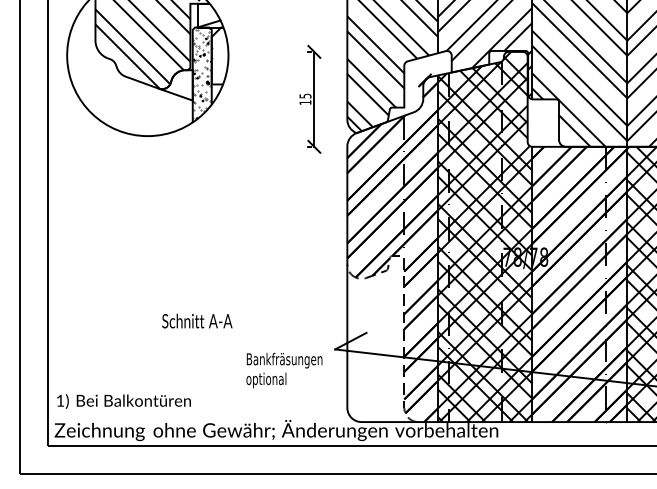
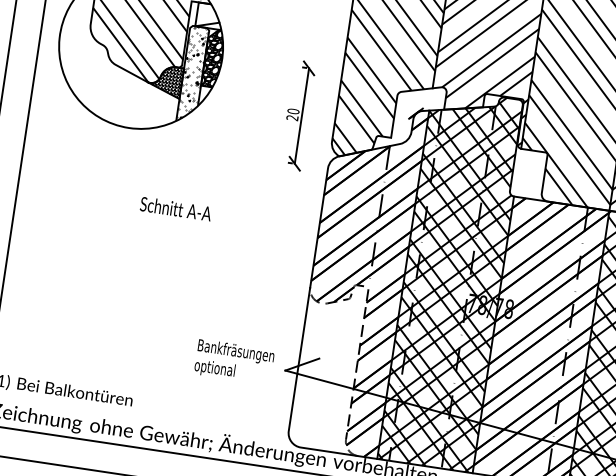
hatch: (219, 55) -> (213, 57), added
hatch: (176, 85) -> (165, 81), added
text: (305, 99) -> (293, 114), 15 -> 20
text: (197, 320) -> (176, 208), moved
text: (284, 370) -> (234, 362), moved

